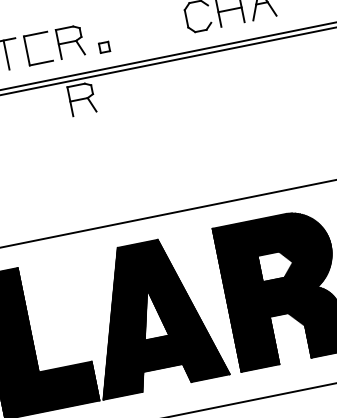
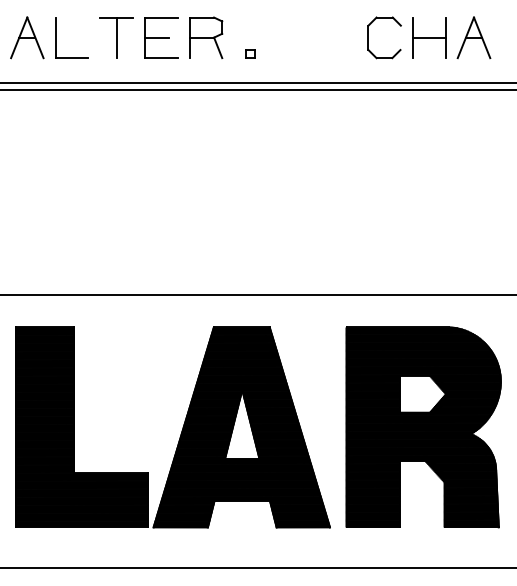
part: (104, 46) -> (250, 53), size x0.62
line: (35, 48) -> (157, 37), added
part: (82, 99) -> (206, 117), removed

